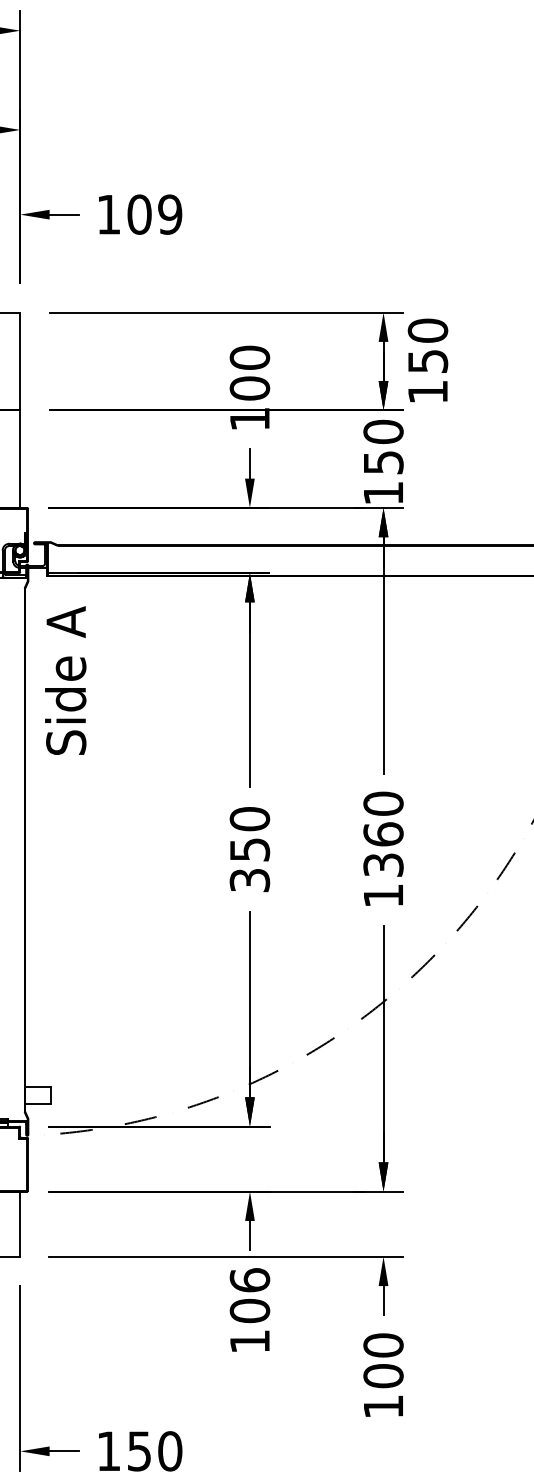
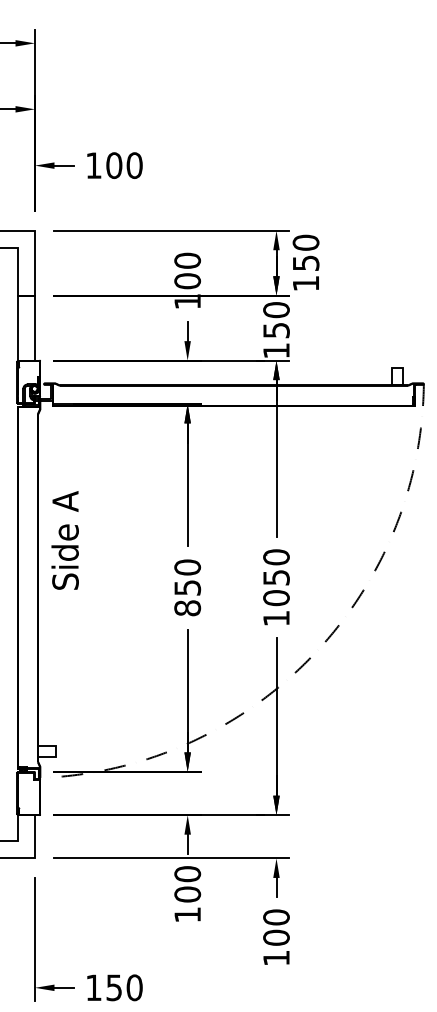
text: (169, 214) -> (134, 165), 109 -> 100
text: (64, 680) -> (64, 540), moved
text: (383, 849) -> (276, 587), 1360 -> 1050
text: (249, 880) -> (187, 608), 350 -> 850
text: (249, 1280) -> (187, 874), 106 -> 100

